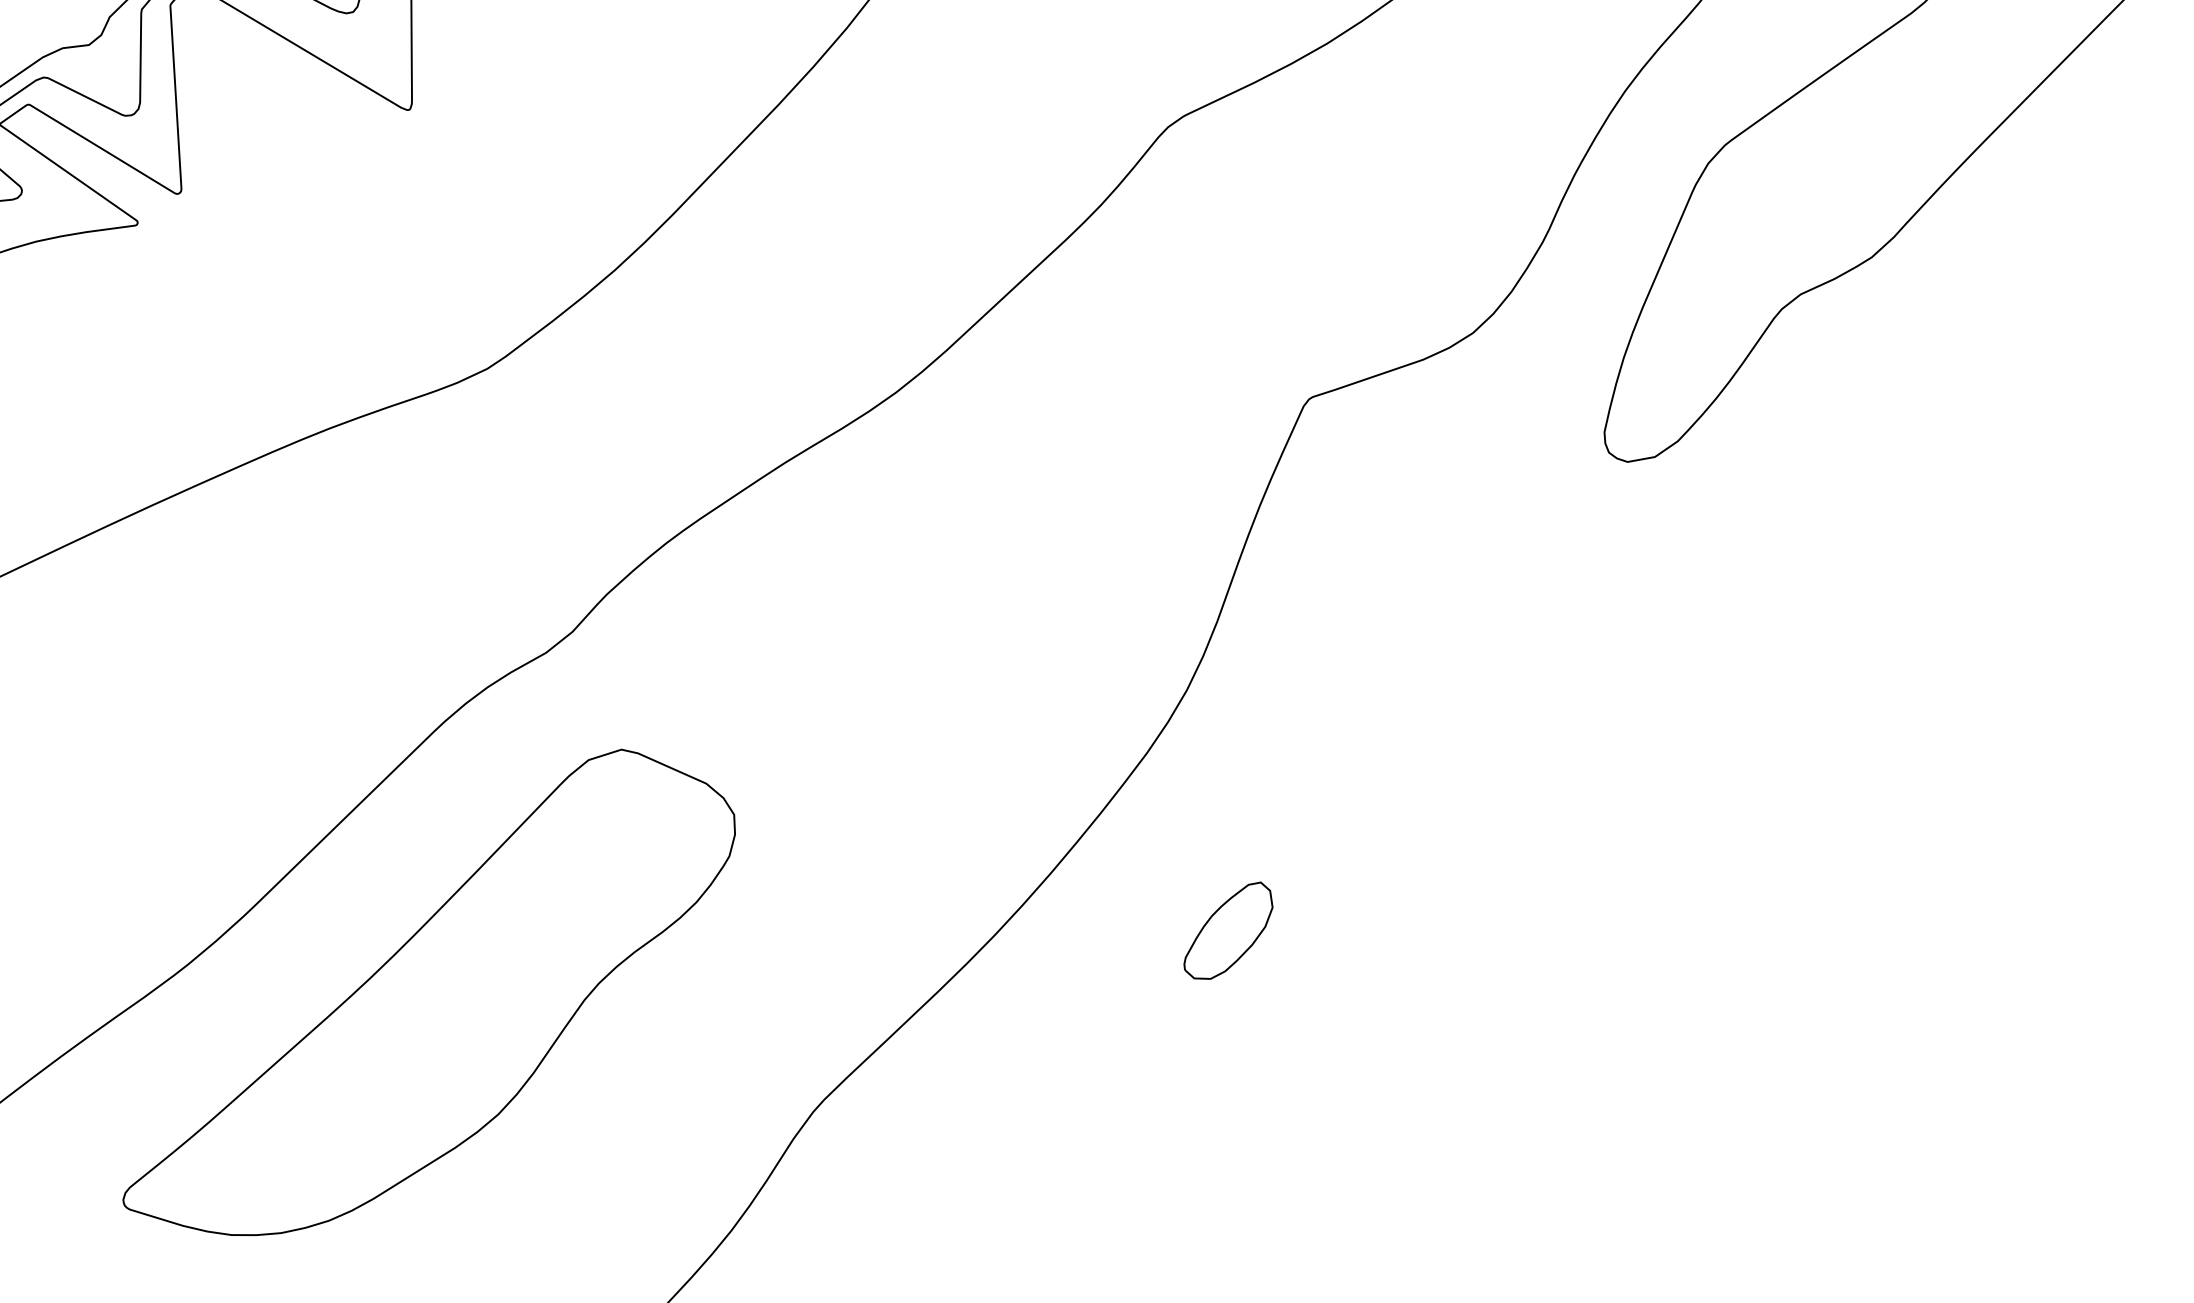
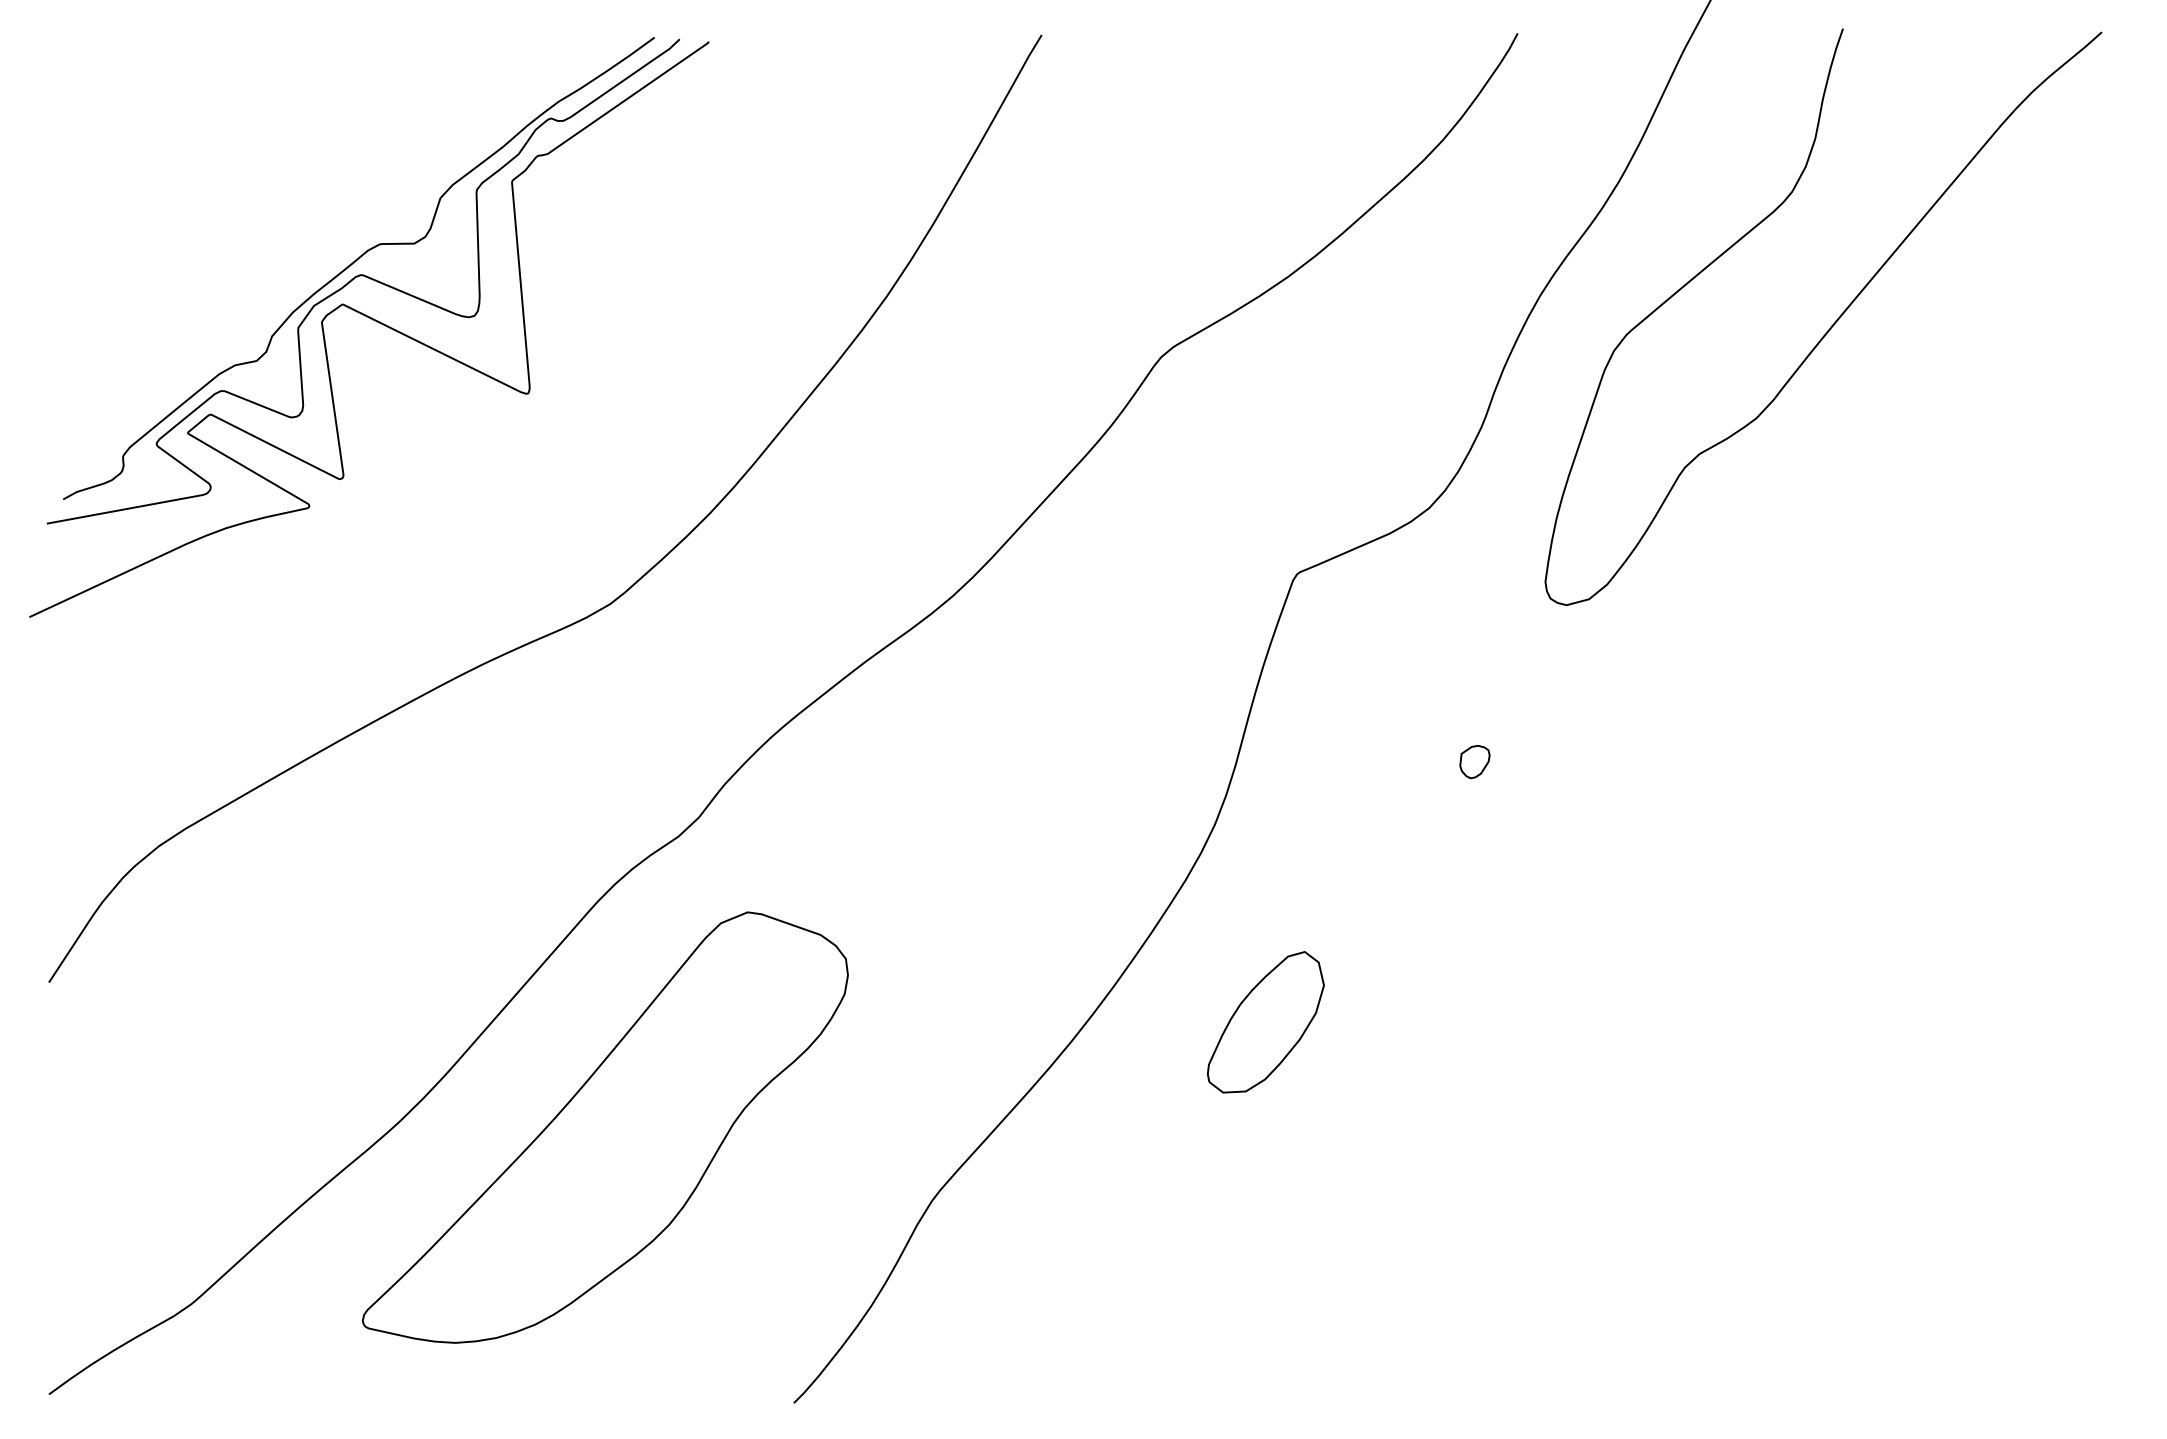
part: (1502, 640) -> (1474, 762), added
part: (1228, 930) -> (1265, 1022), size x1.67

